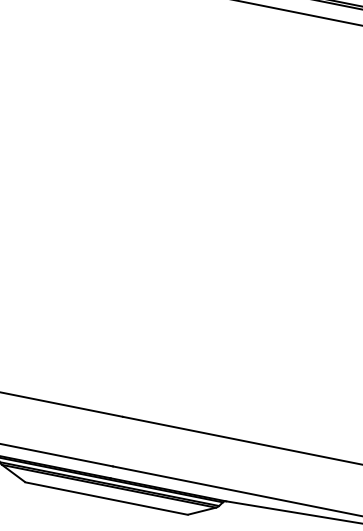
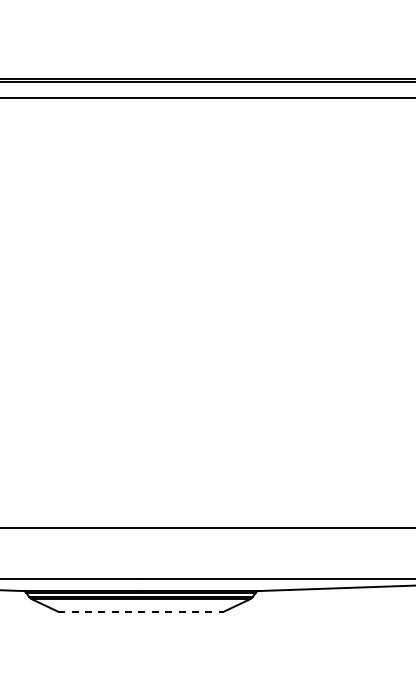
line: (106, 498) -> (140, 611), solid -> dashed

